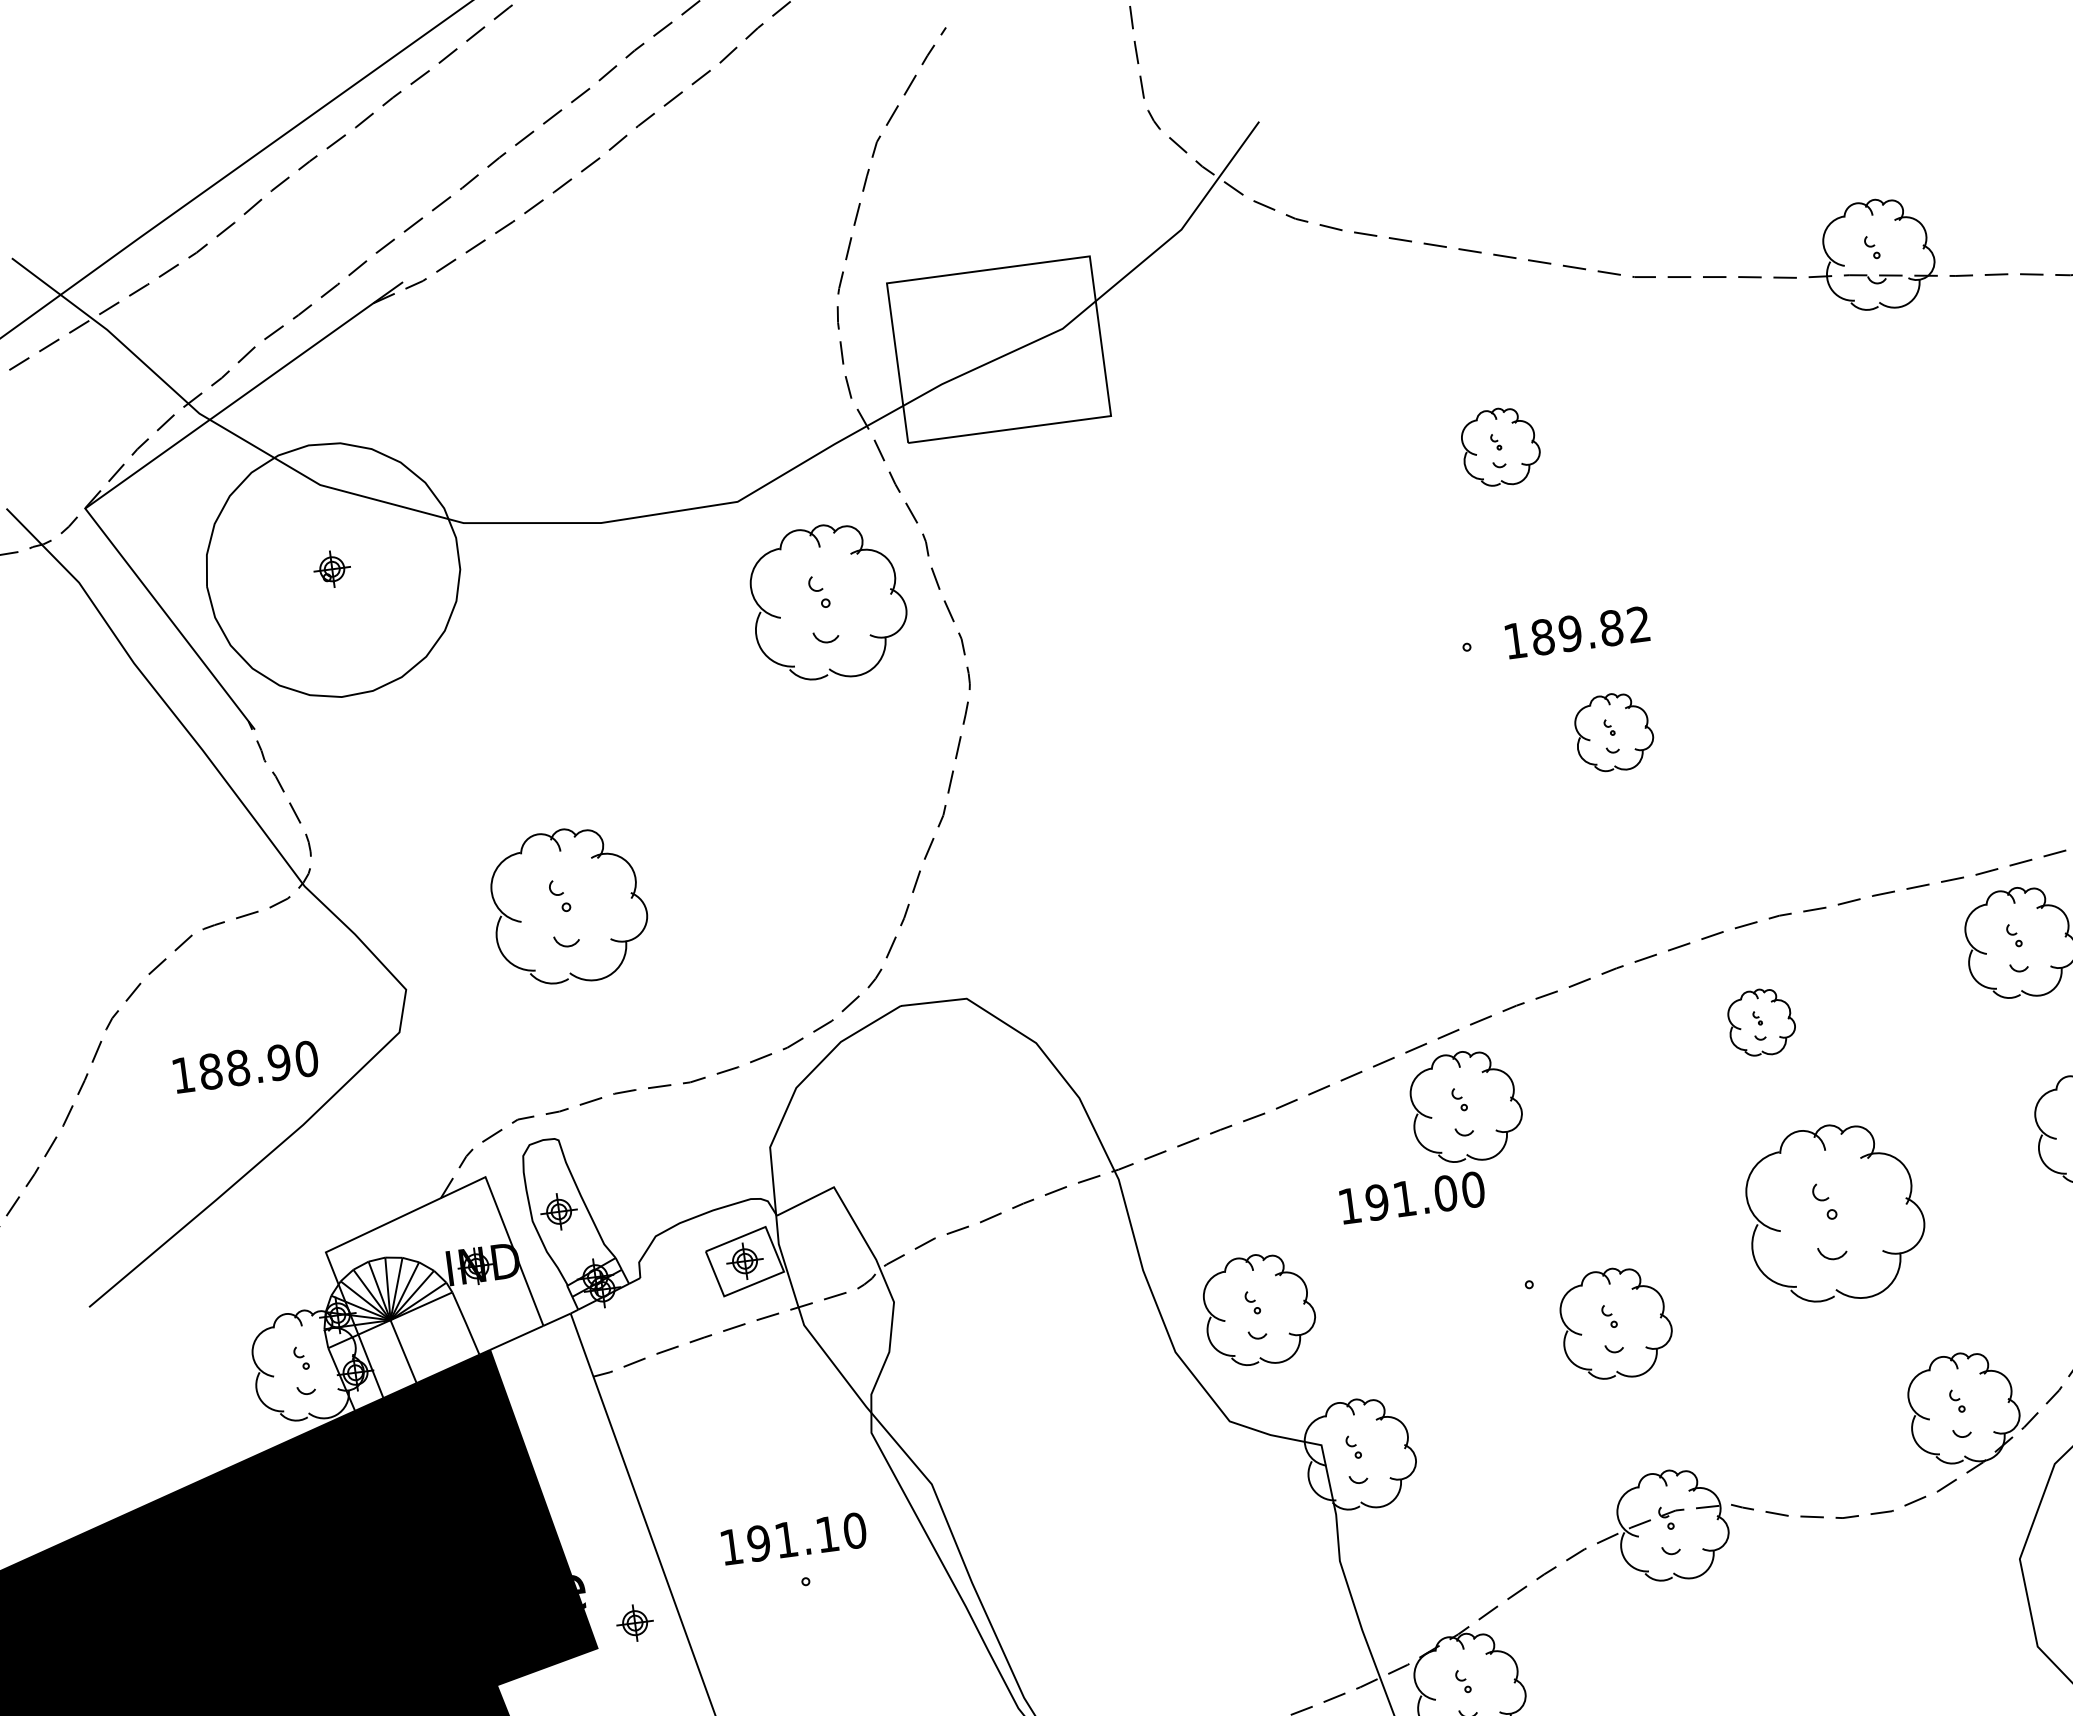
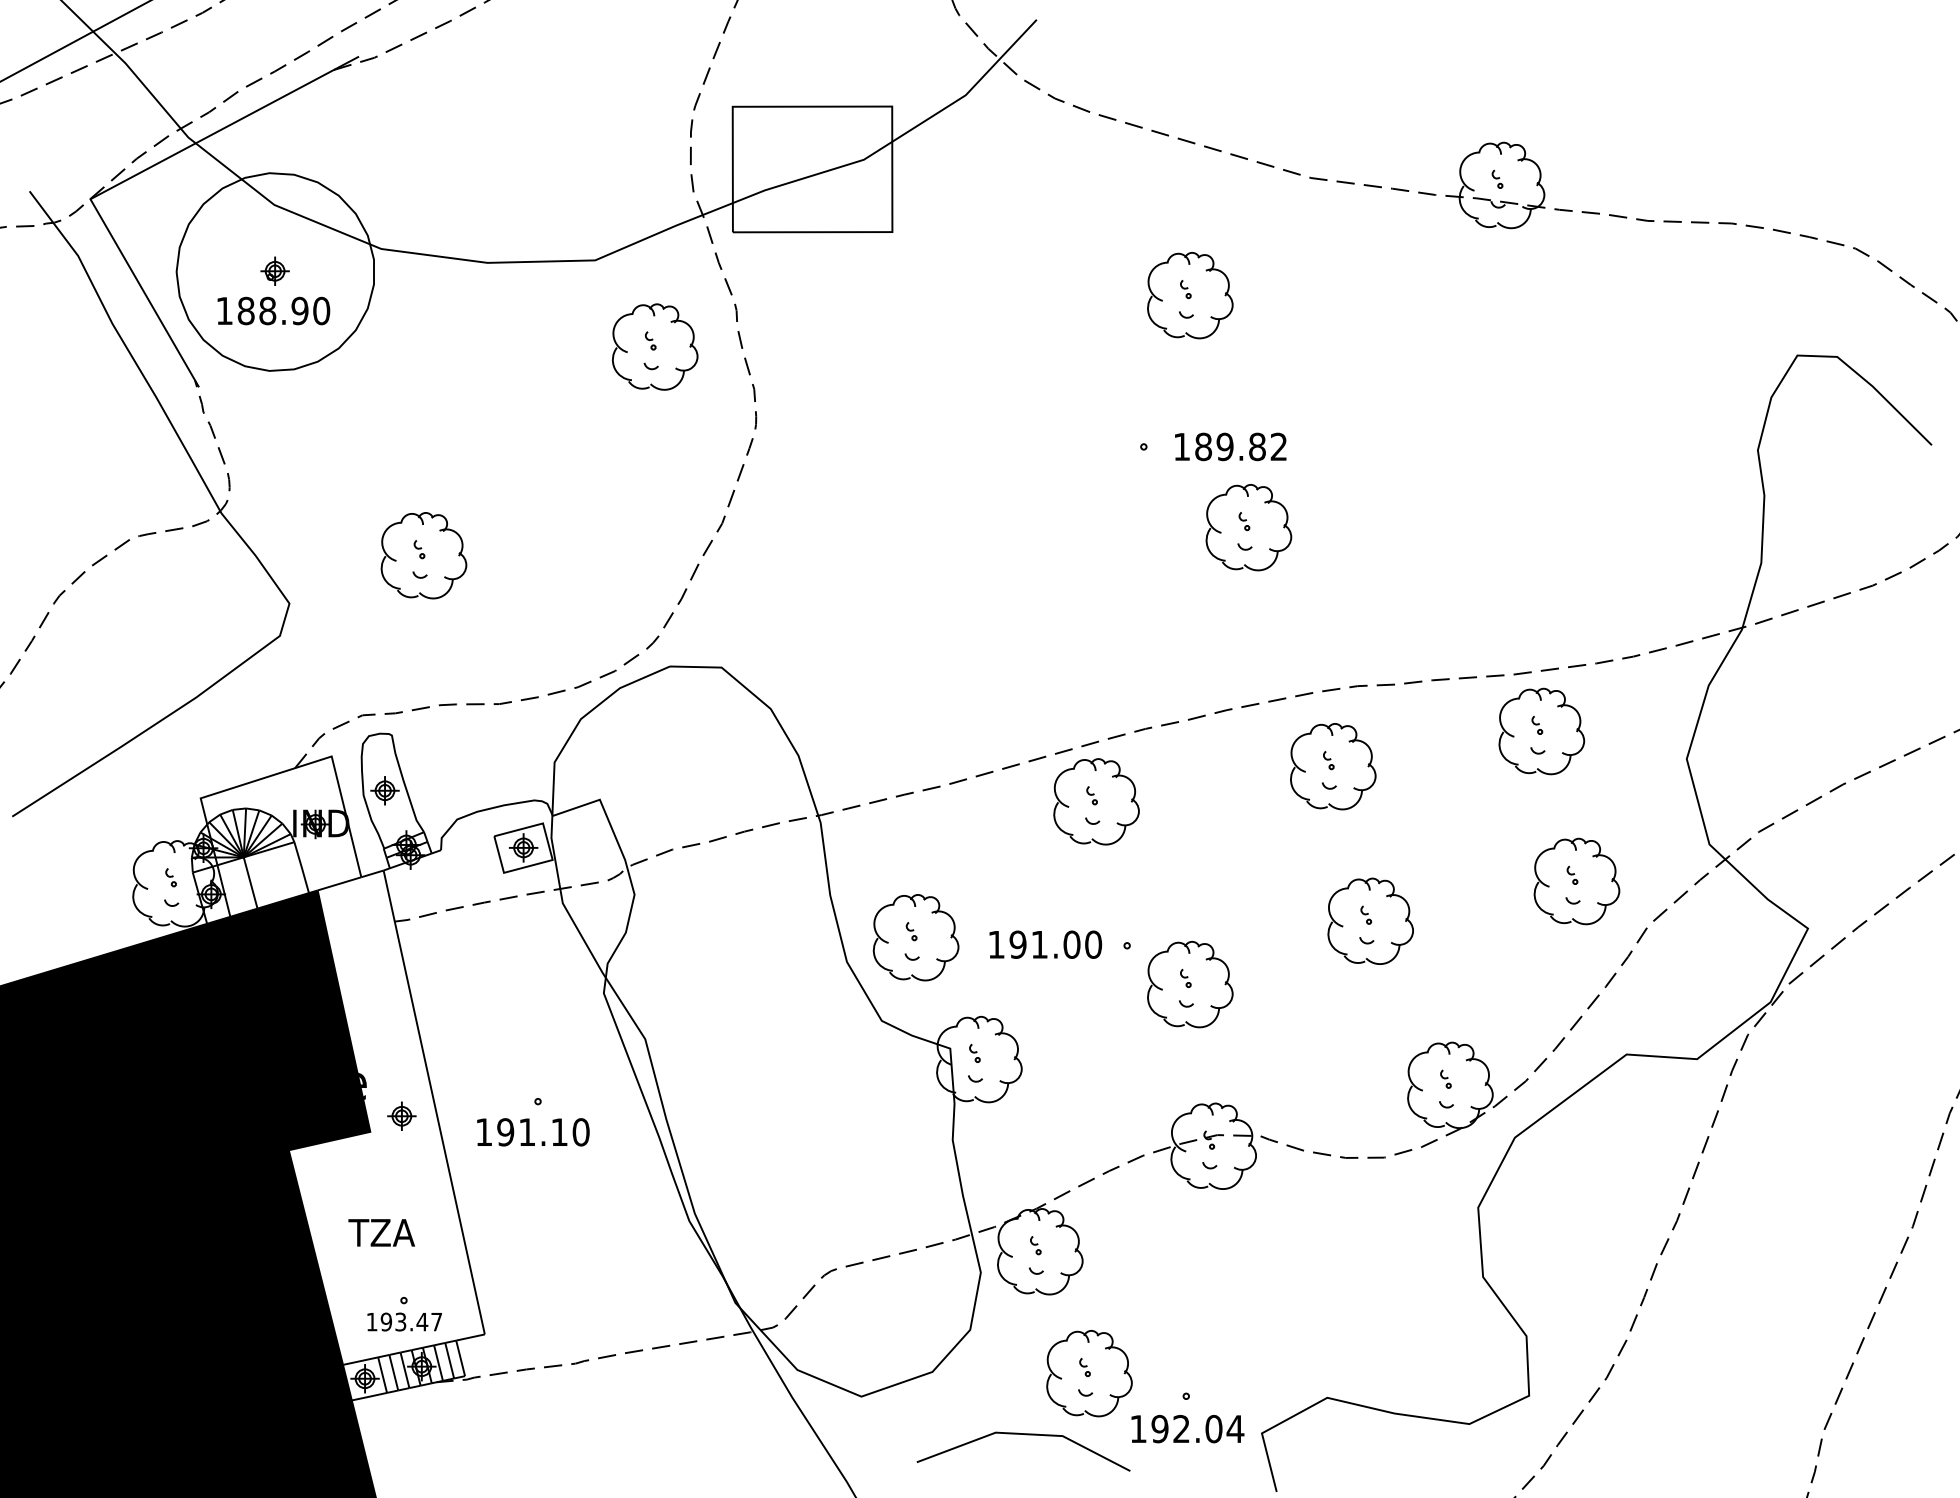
part: (1500, 446) -> (1190, 295), size x1.43
part: (827, 601) -> (654, 346), size x0.71
part: (1613, 732) -> (1248, 527), size x1.43
part: (568, 906) -> (423, 555), size x0.71
part: (1761, 1022) -> (1333, 766), size x1.67
text: (245, 1066) -> (273, 310), moved
text: (1412, 1197) -> (1045, 944), moved
part: (1834, 1211) -> (1370, 920), size x0.62
text: (794, 1539) -> (533, 1132), moved

